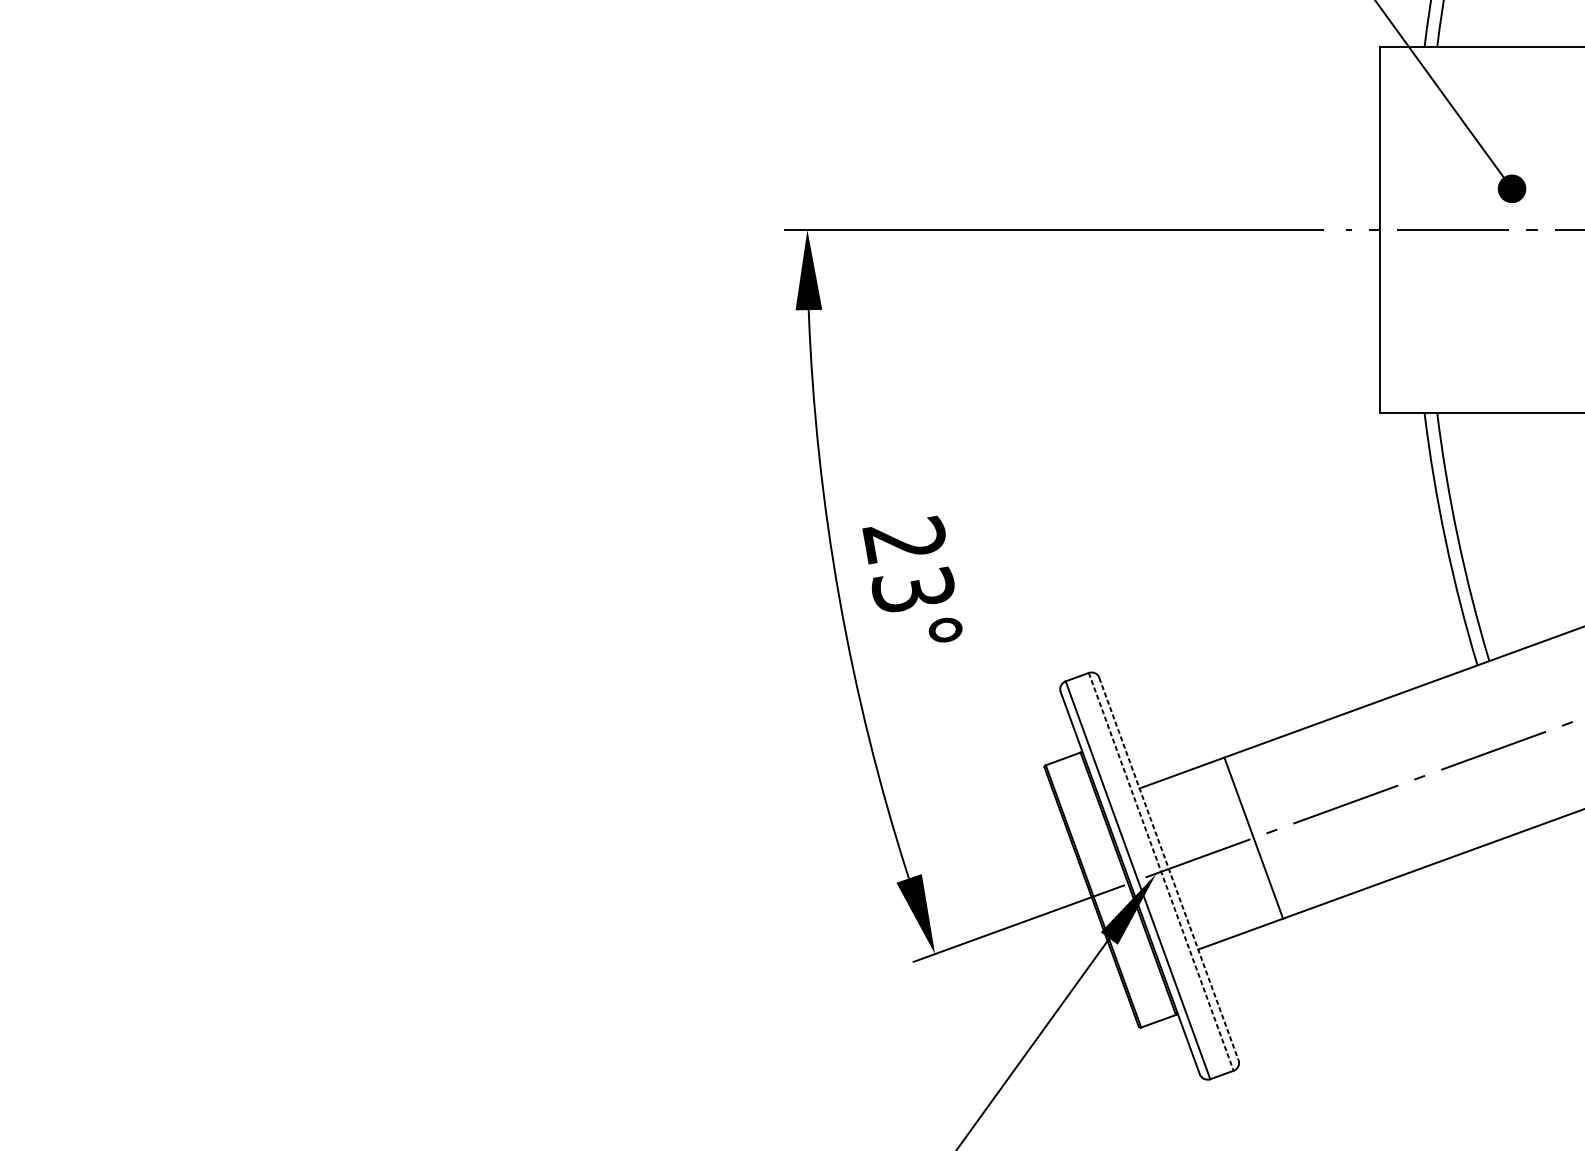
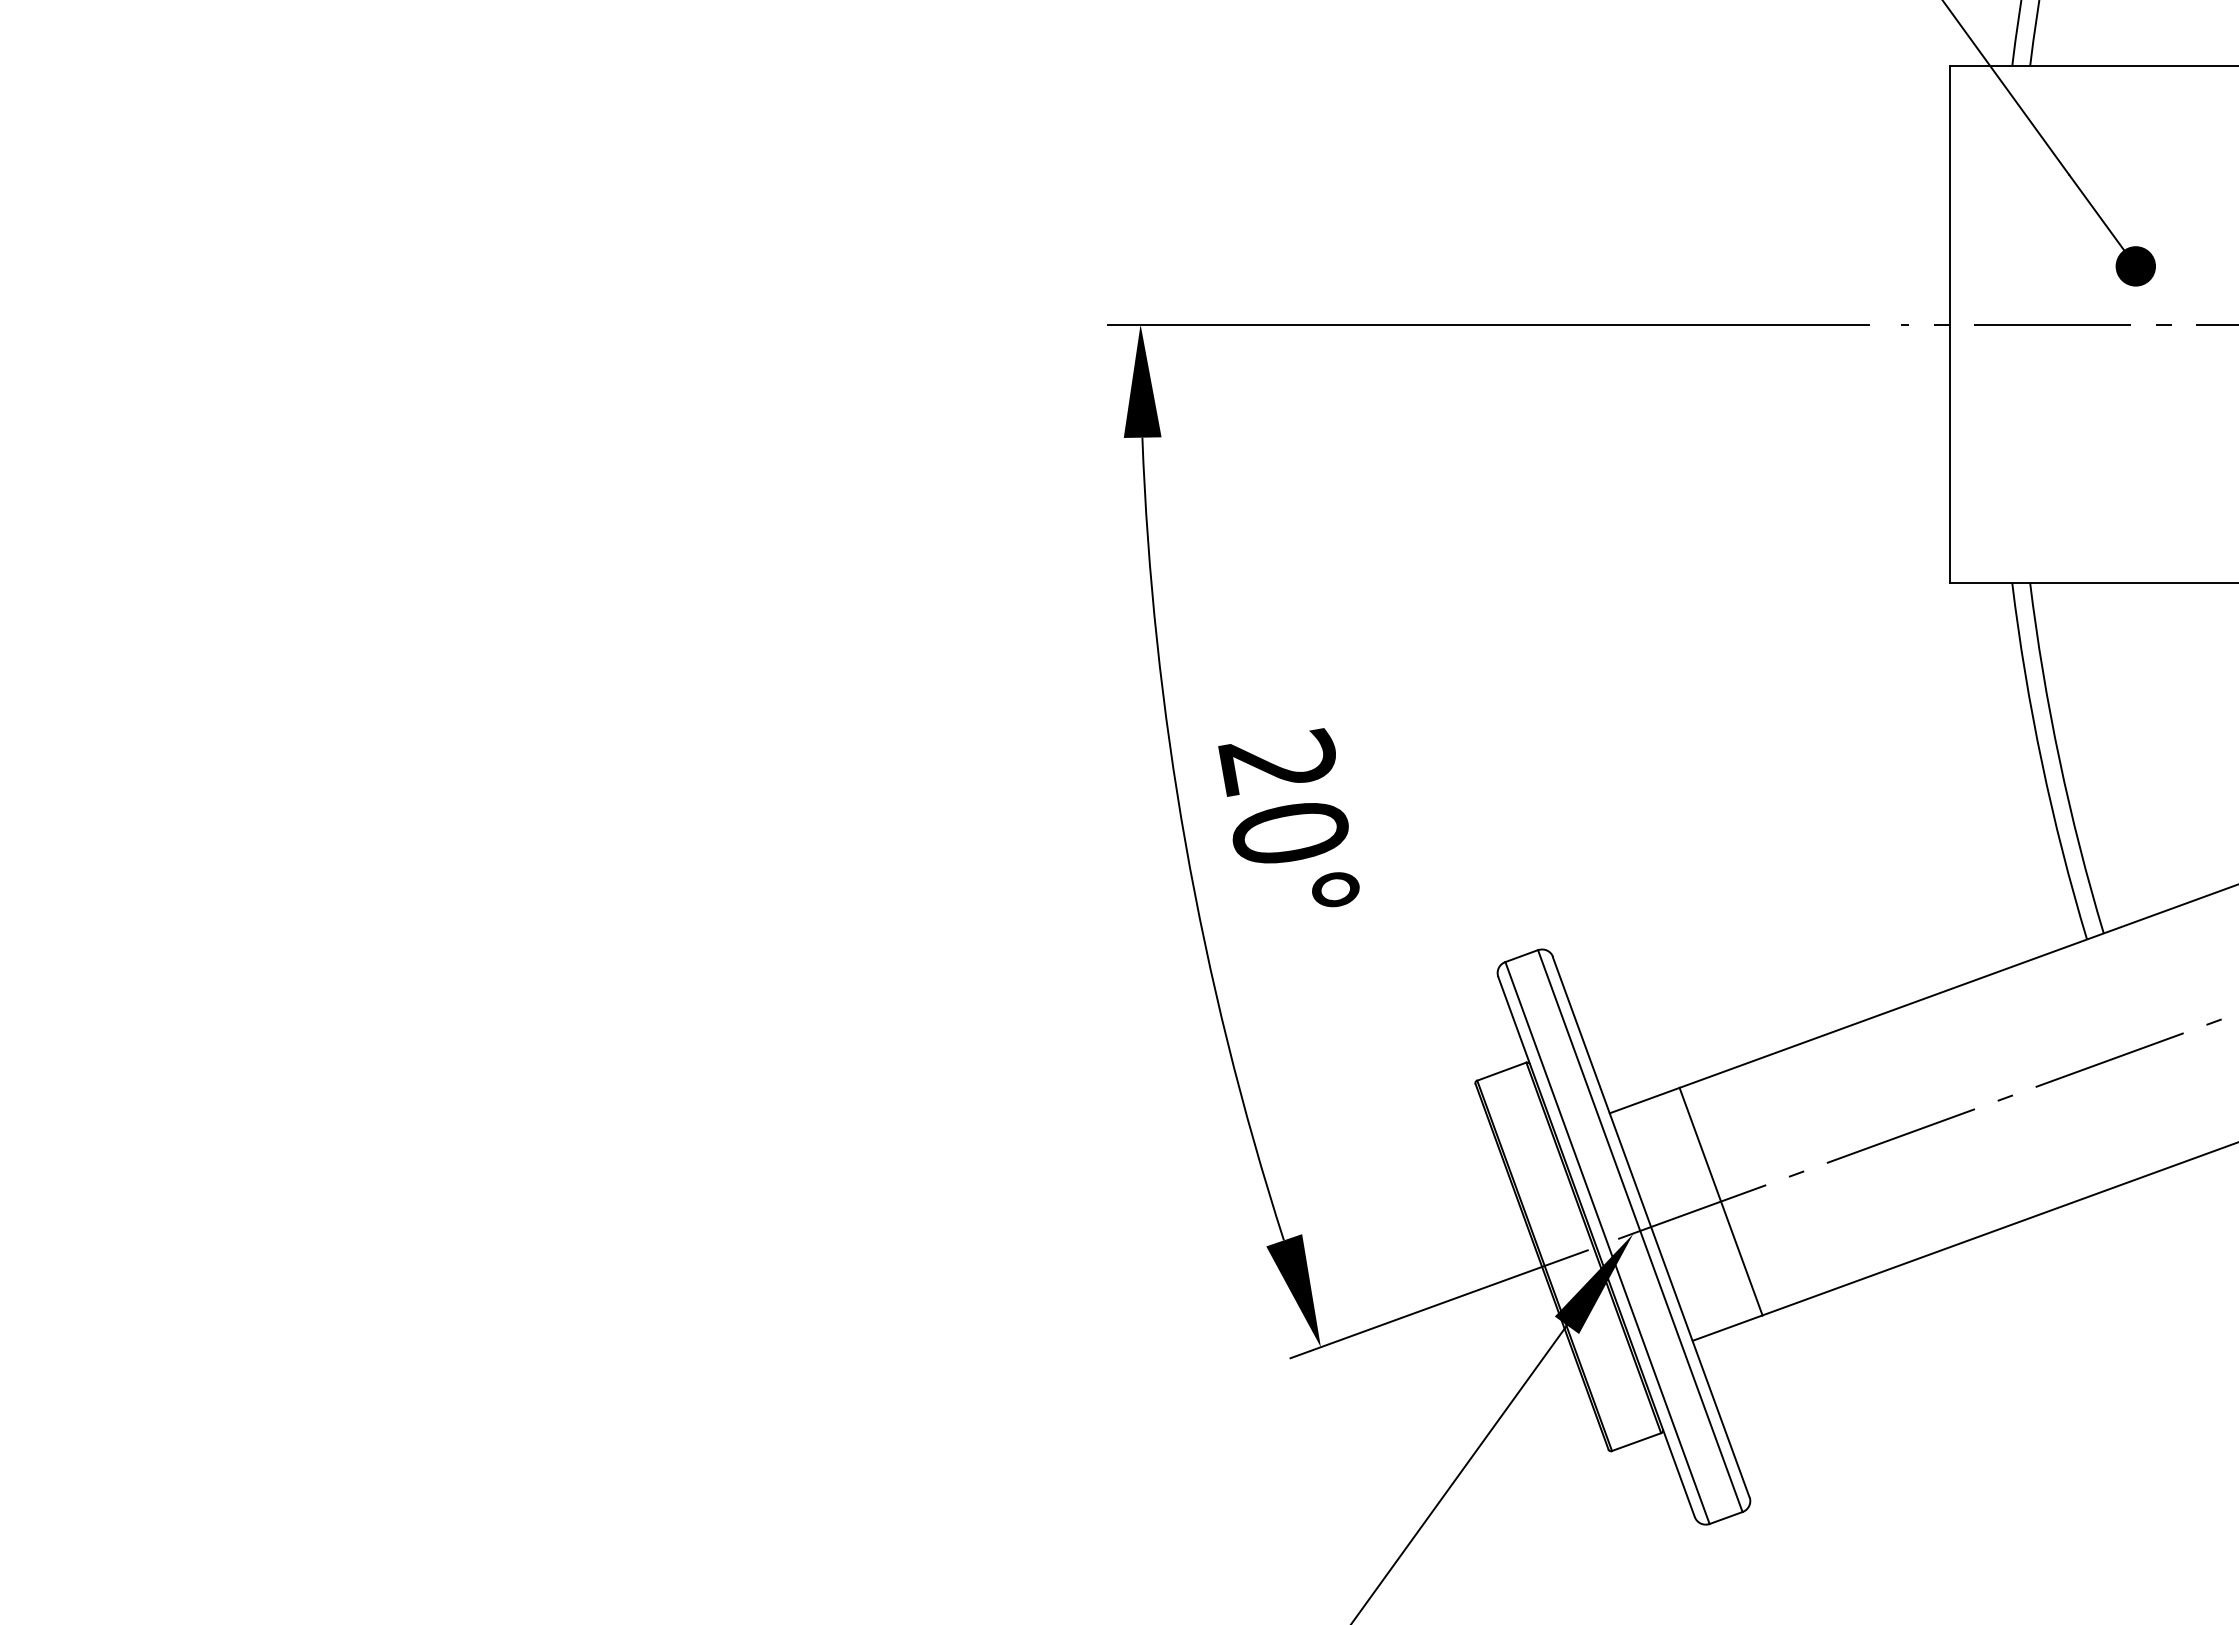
text: (912, 588) -> (1289, 831), 23° -> 20°
line: (1253, 838) -> (1720, 1201), moved
line: (1169, 869) -> (1651, 1227), dashed -> solid
line: (1161, 872) -> (1640, 1231), dashed -> solid

